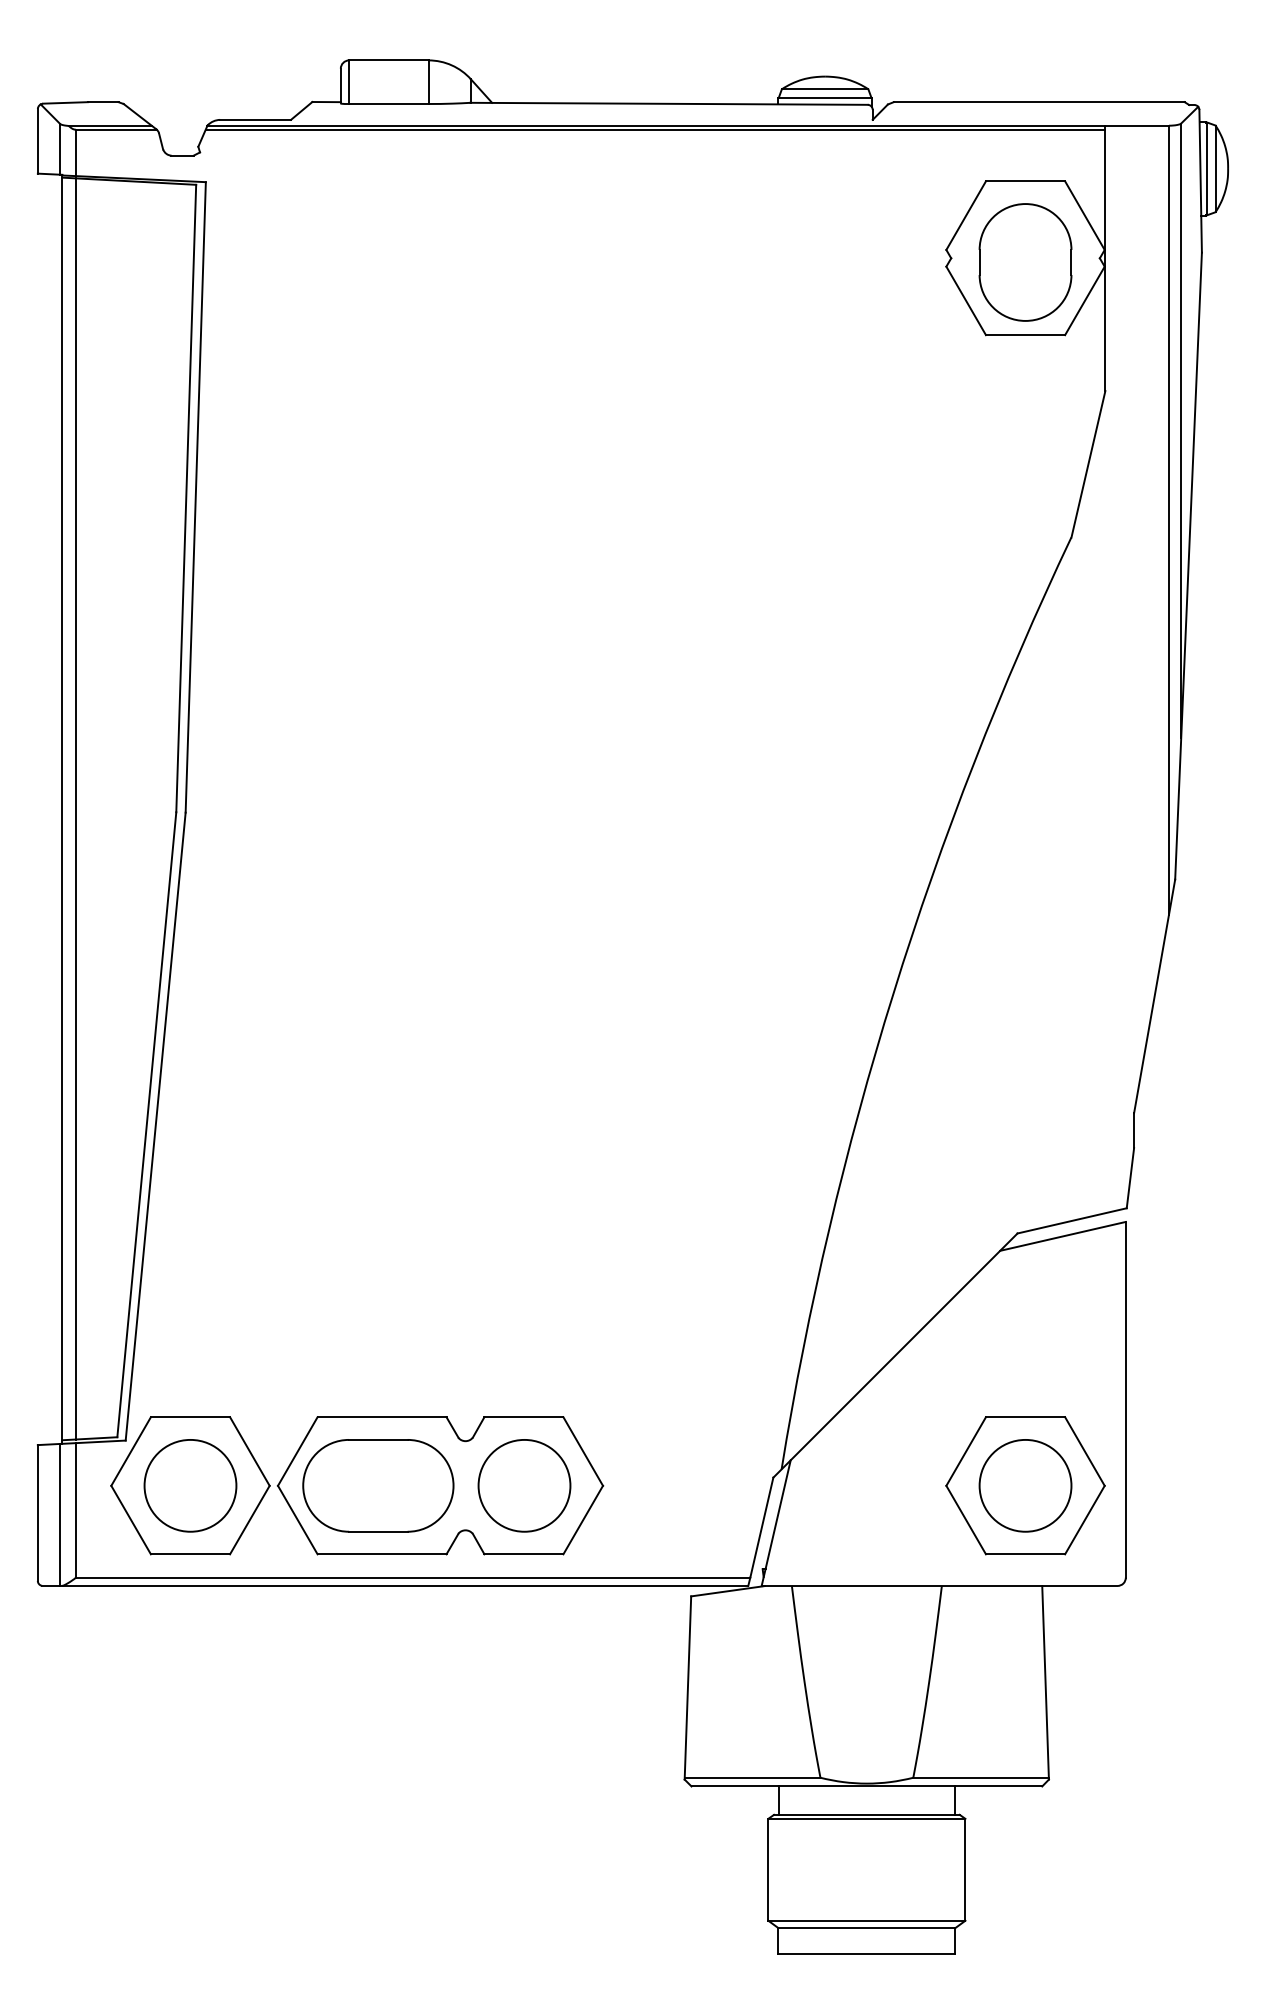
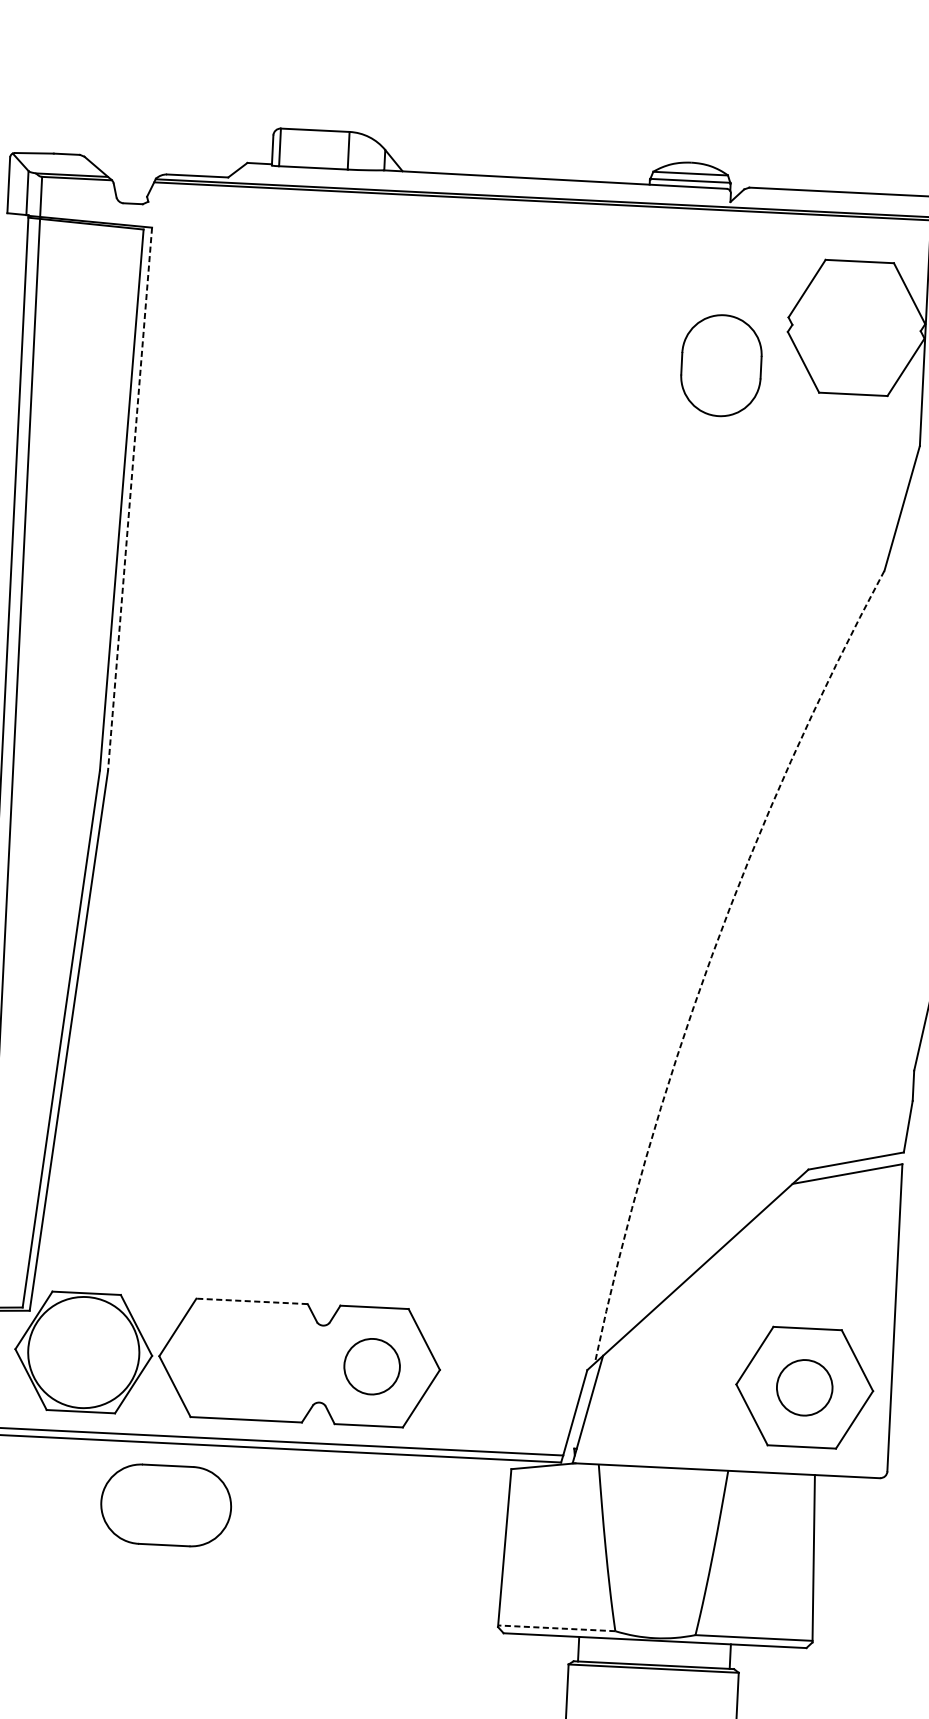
part: (1025, 262) -> (721, 365), moved
line: (195, 497) -> (129, 499), solid -> dashed
arc: (893, 993) -> (711, 957), solid -> dashed
line: (381, 1417) -> (251, 1301), solid -> dashed
circle: (190, 1485) -> (83, 1352), size x1.4
part: (378, 1485) -> (166, 1505), moved
circle: (524, 1485) -> (372, 1366), size x0.7
circle: (1025, 1485) -> (804, 1387), size x0.7
line: (752, 1777) -> (556, 1628), solid -> dashed

